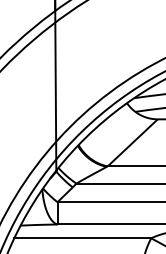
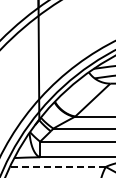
line: (82, 237) -> (57, 166), solid -> dashed

